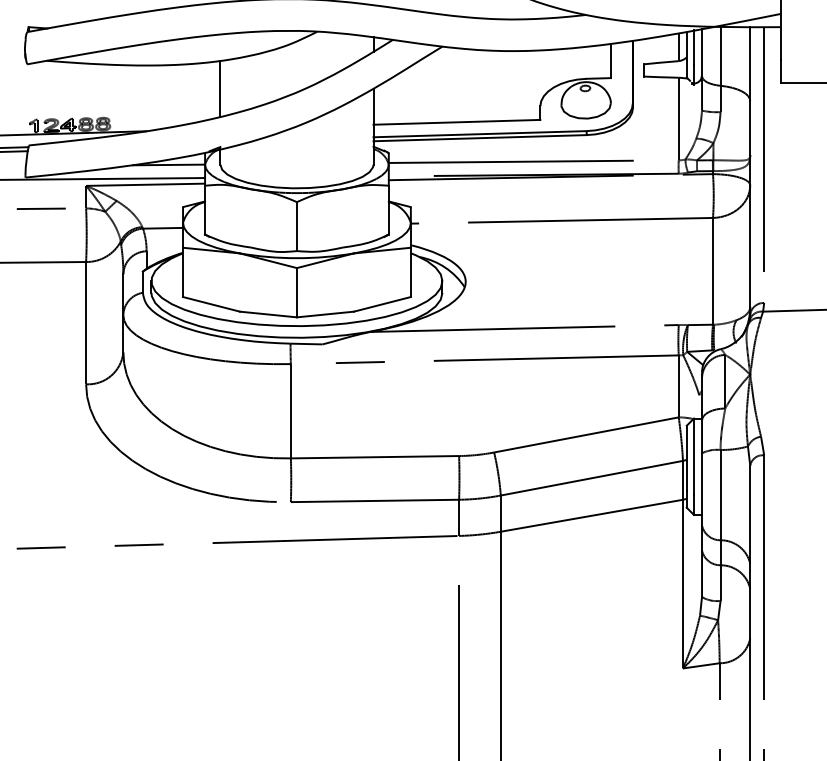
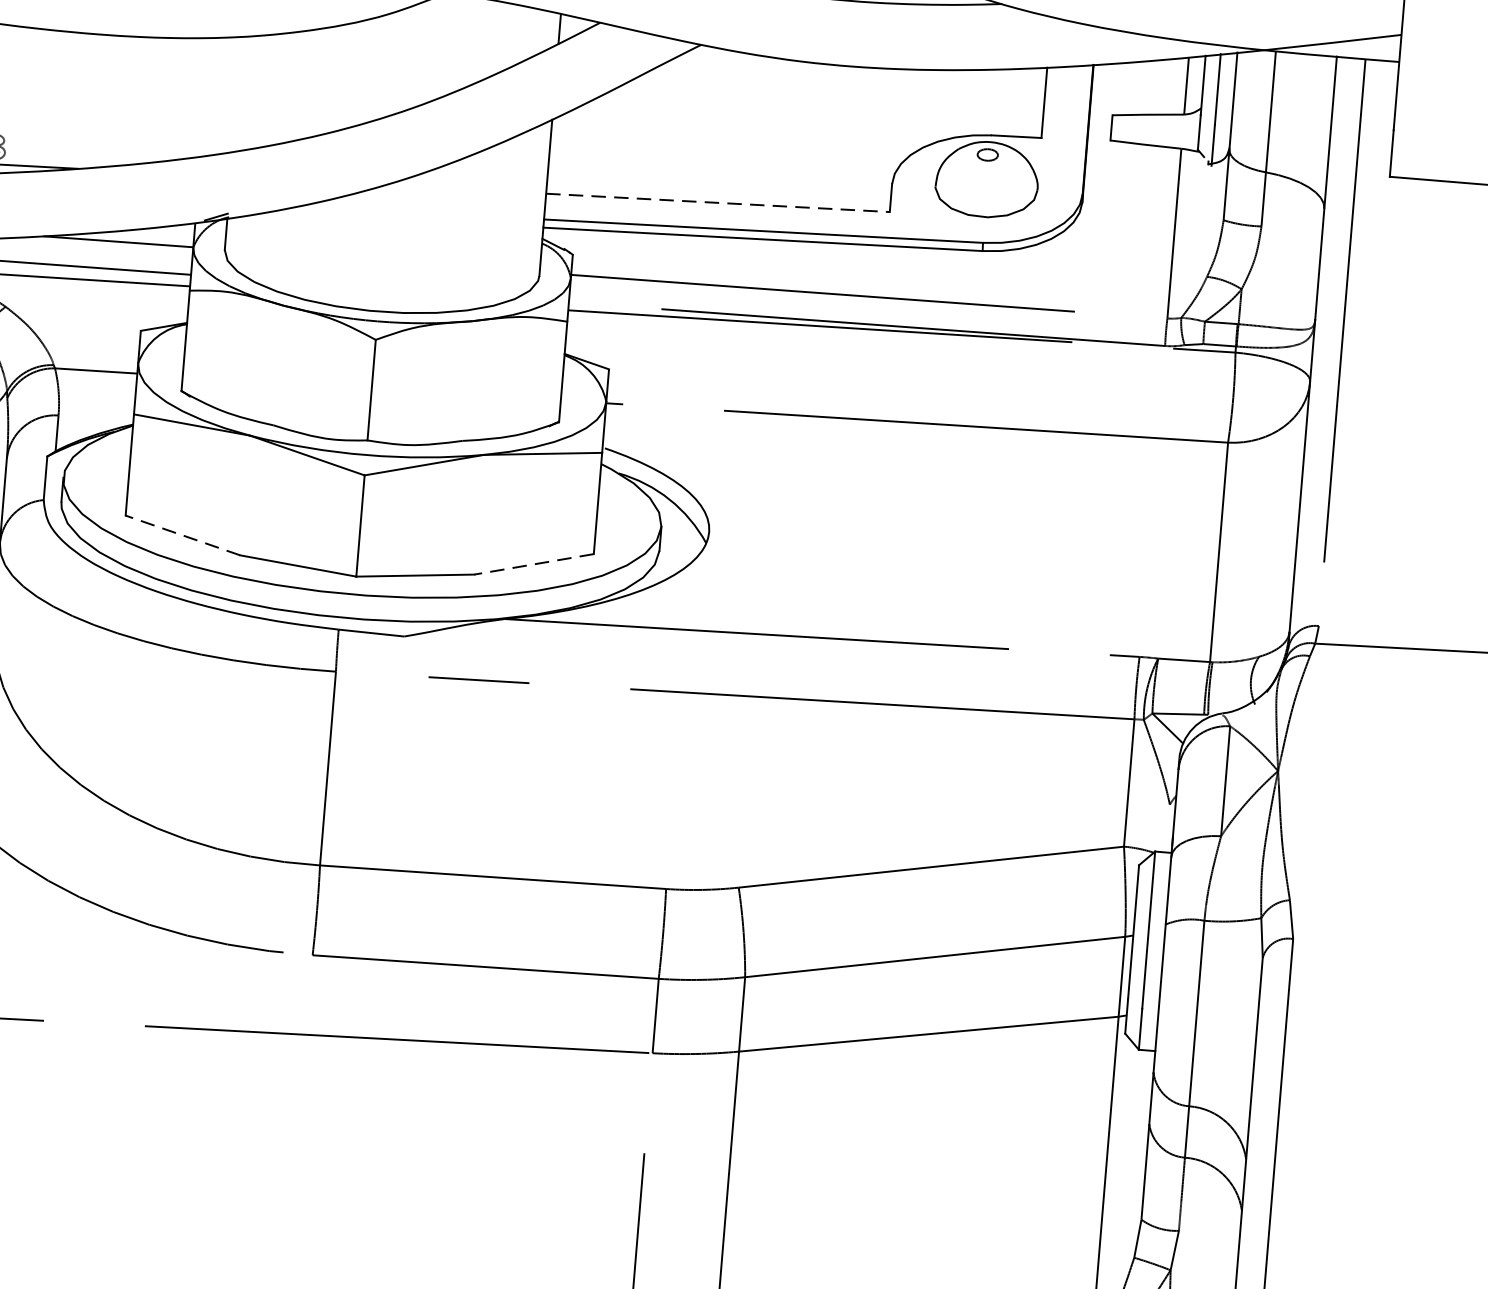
line: (220, 88) -> (237, 93), removed
line: (457, 122) -> (719, 203), solid -> dashed
line: (211, 304) -> (182, 535), solid -> dashed
line: (381, 304) -> (532, 564), solid -> dashed

